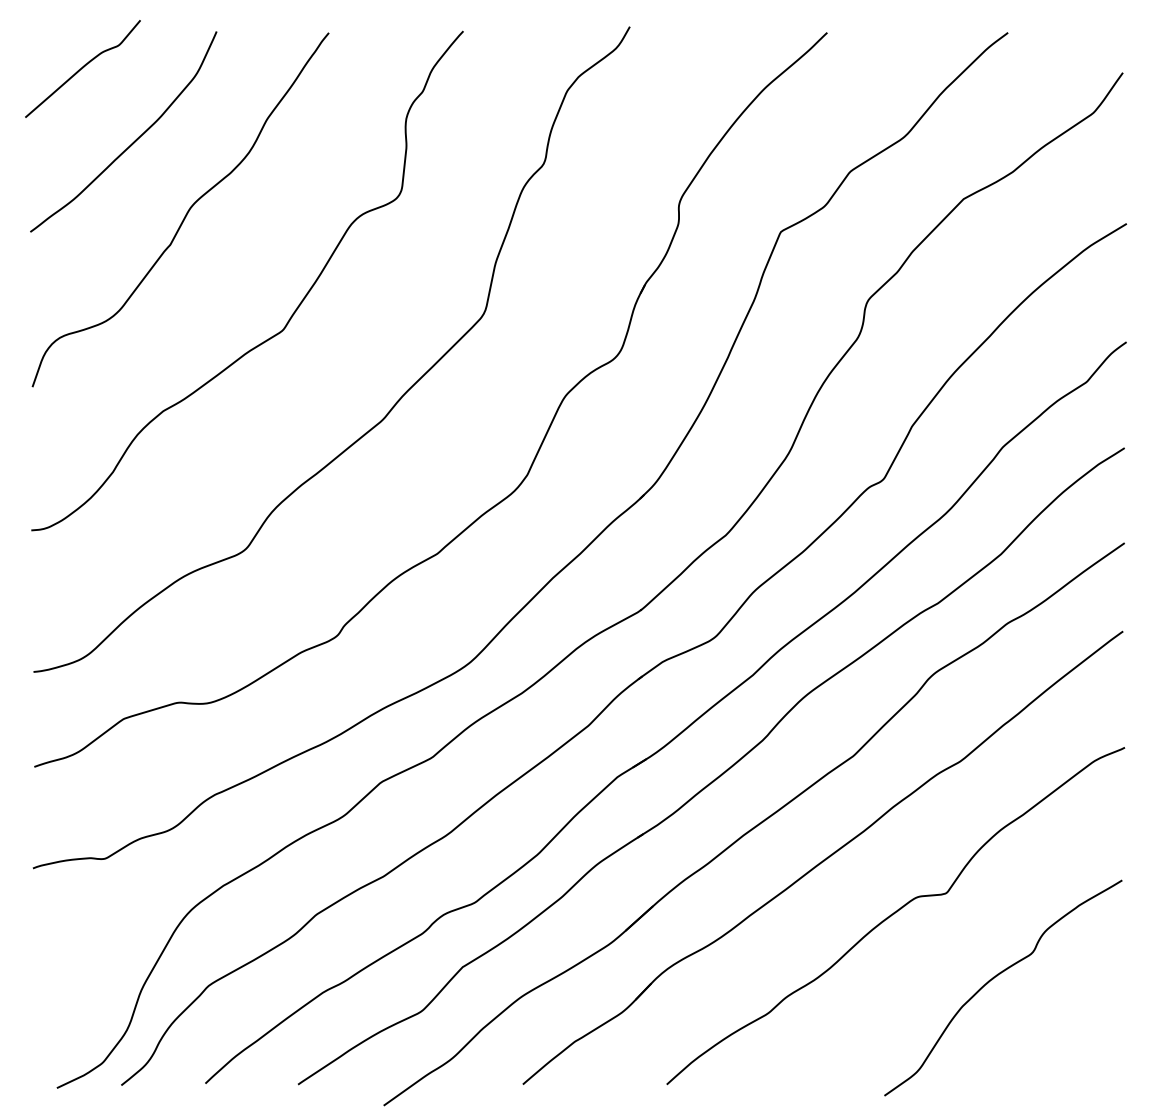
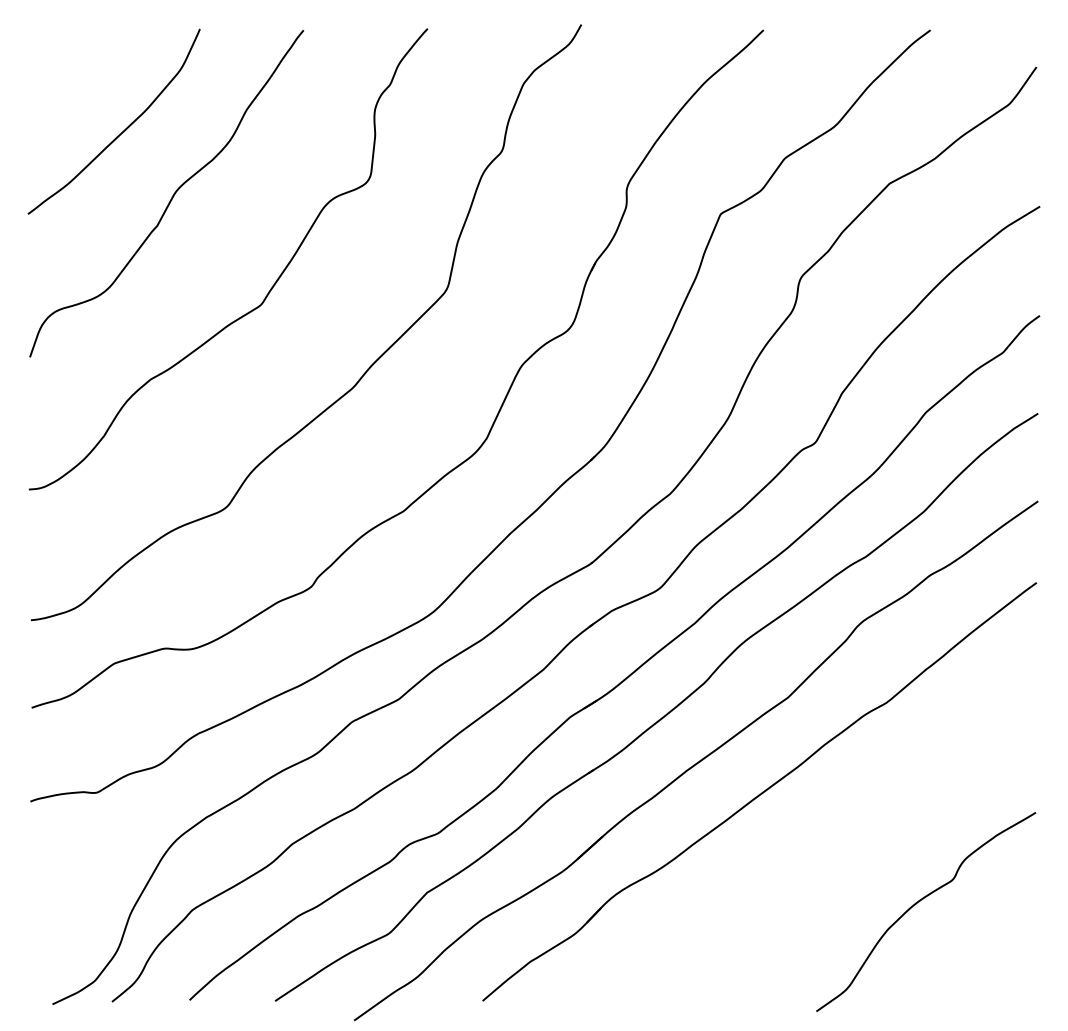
curve: (82, 68) -> (76, 63), removed
curve: (894, 914) -> (825, 844), removed

